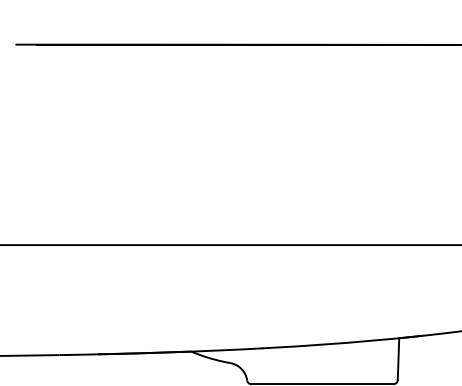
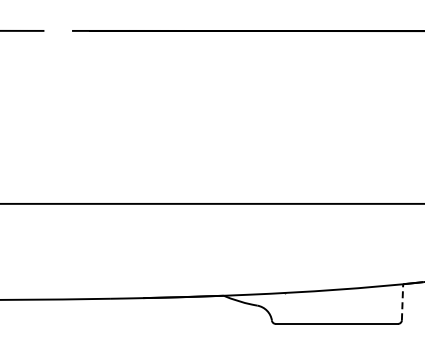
line: (398, 358) -> (402, 301), solid -> dashed

